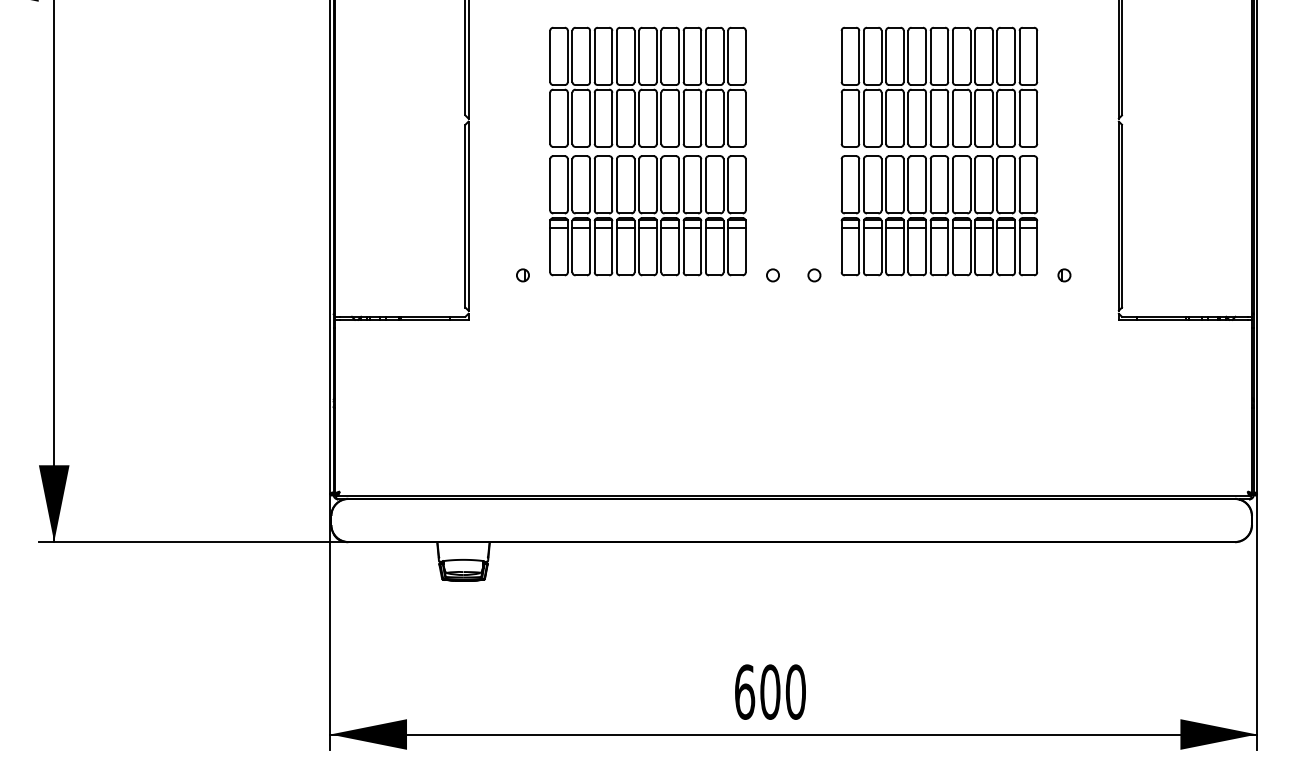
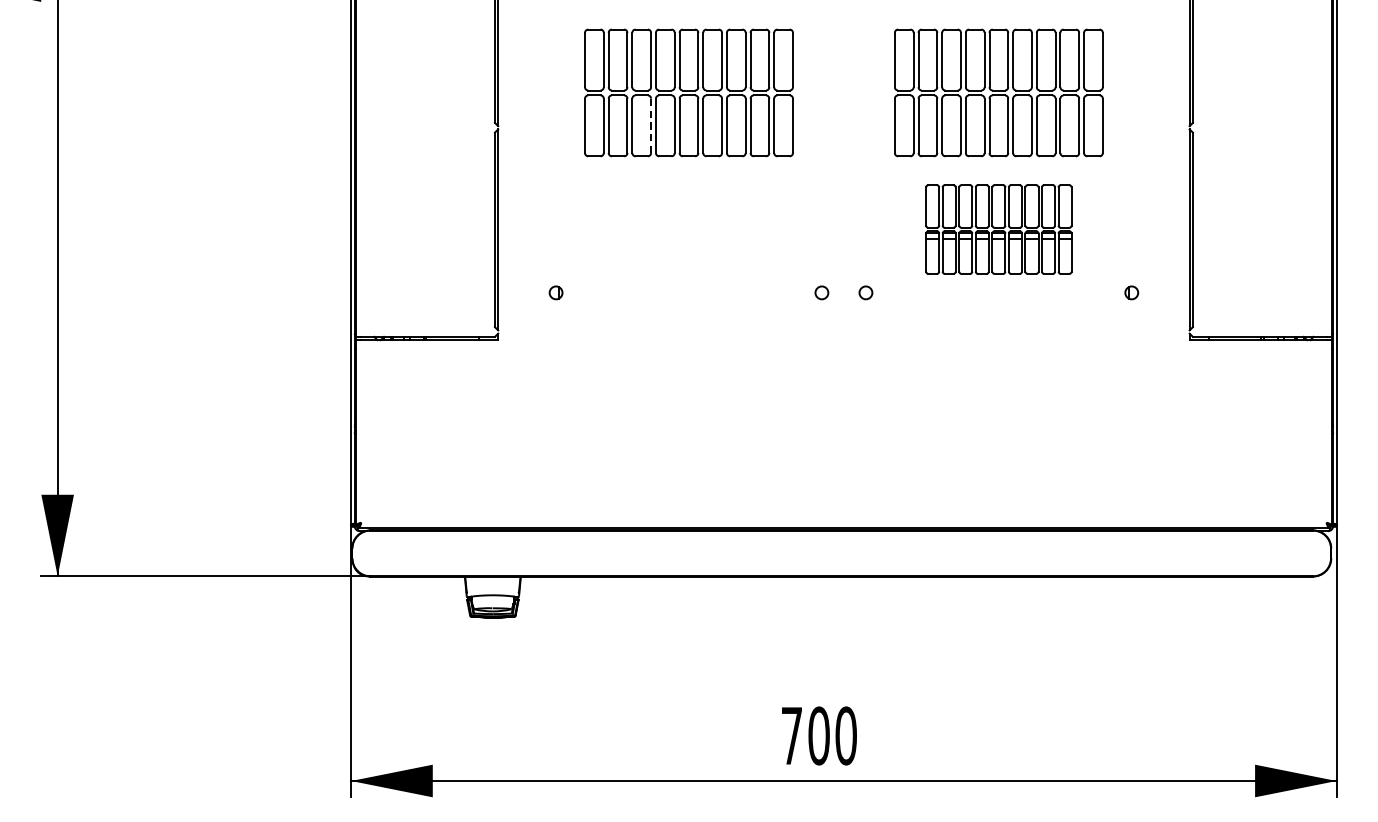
line: (612, 118) -> (651, 126), solid -> dashed
part: (647, 215) -> (688, 229), removed
part: (939, 215) -> (998, 229), size x0.7
text: (745, 691) -> (792, 735), 600 -> 700

